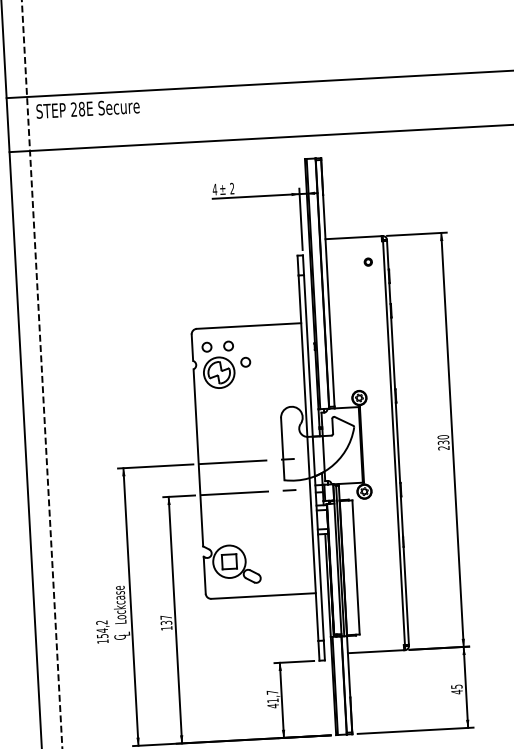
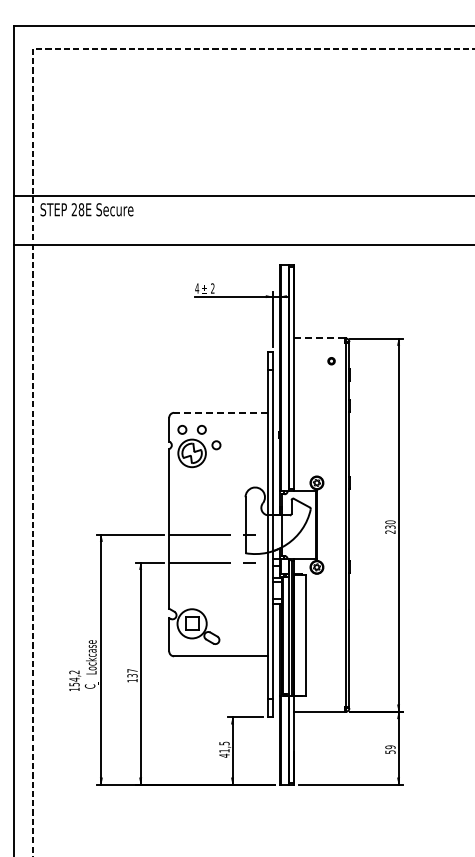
line: (353, 237) -> (319, 338), solid -> dashed
line: (248, 325) -> (220, 412), solid -> dashed
text: (457, 689) -> (390, 749), 45 -> 59
text: (272, 692) -> (224, 743), 41,7 -> 41,5

